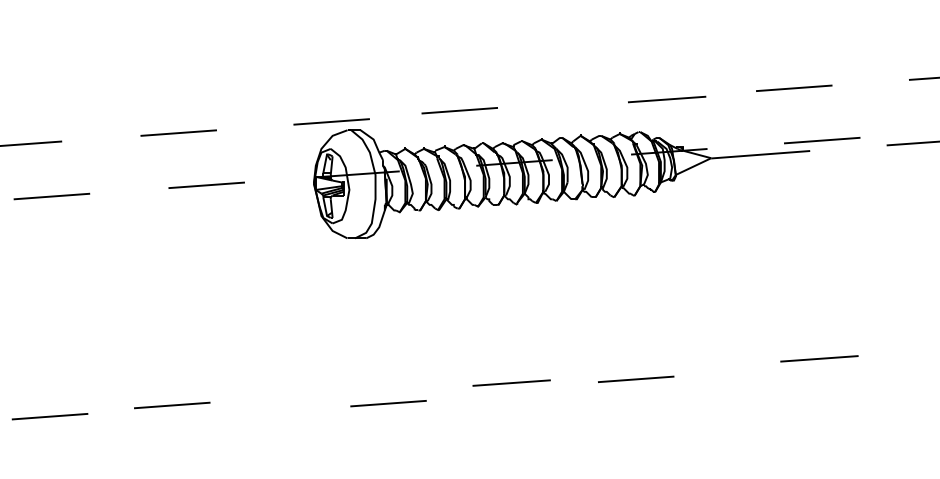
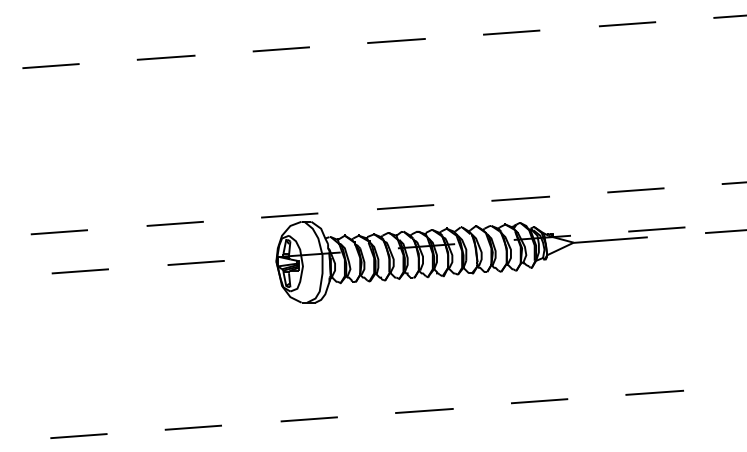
line: (666, 99) -> (520, 198), moved
line: (459, 111) -> (405, 207), moved
line: (636, 379) -> (539, 401), moved
line: (387, 403) -> (308, 419), moved
line: (171, 405) -> (192, 427), moved

